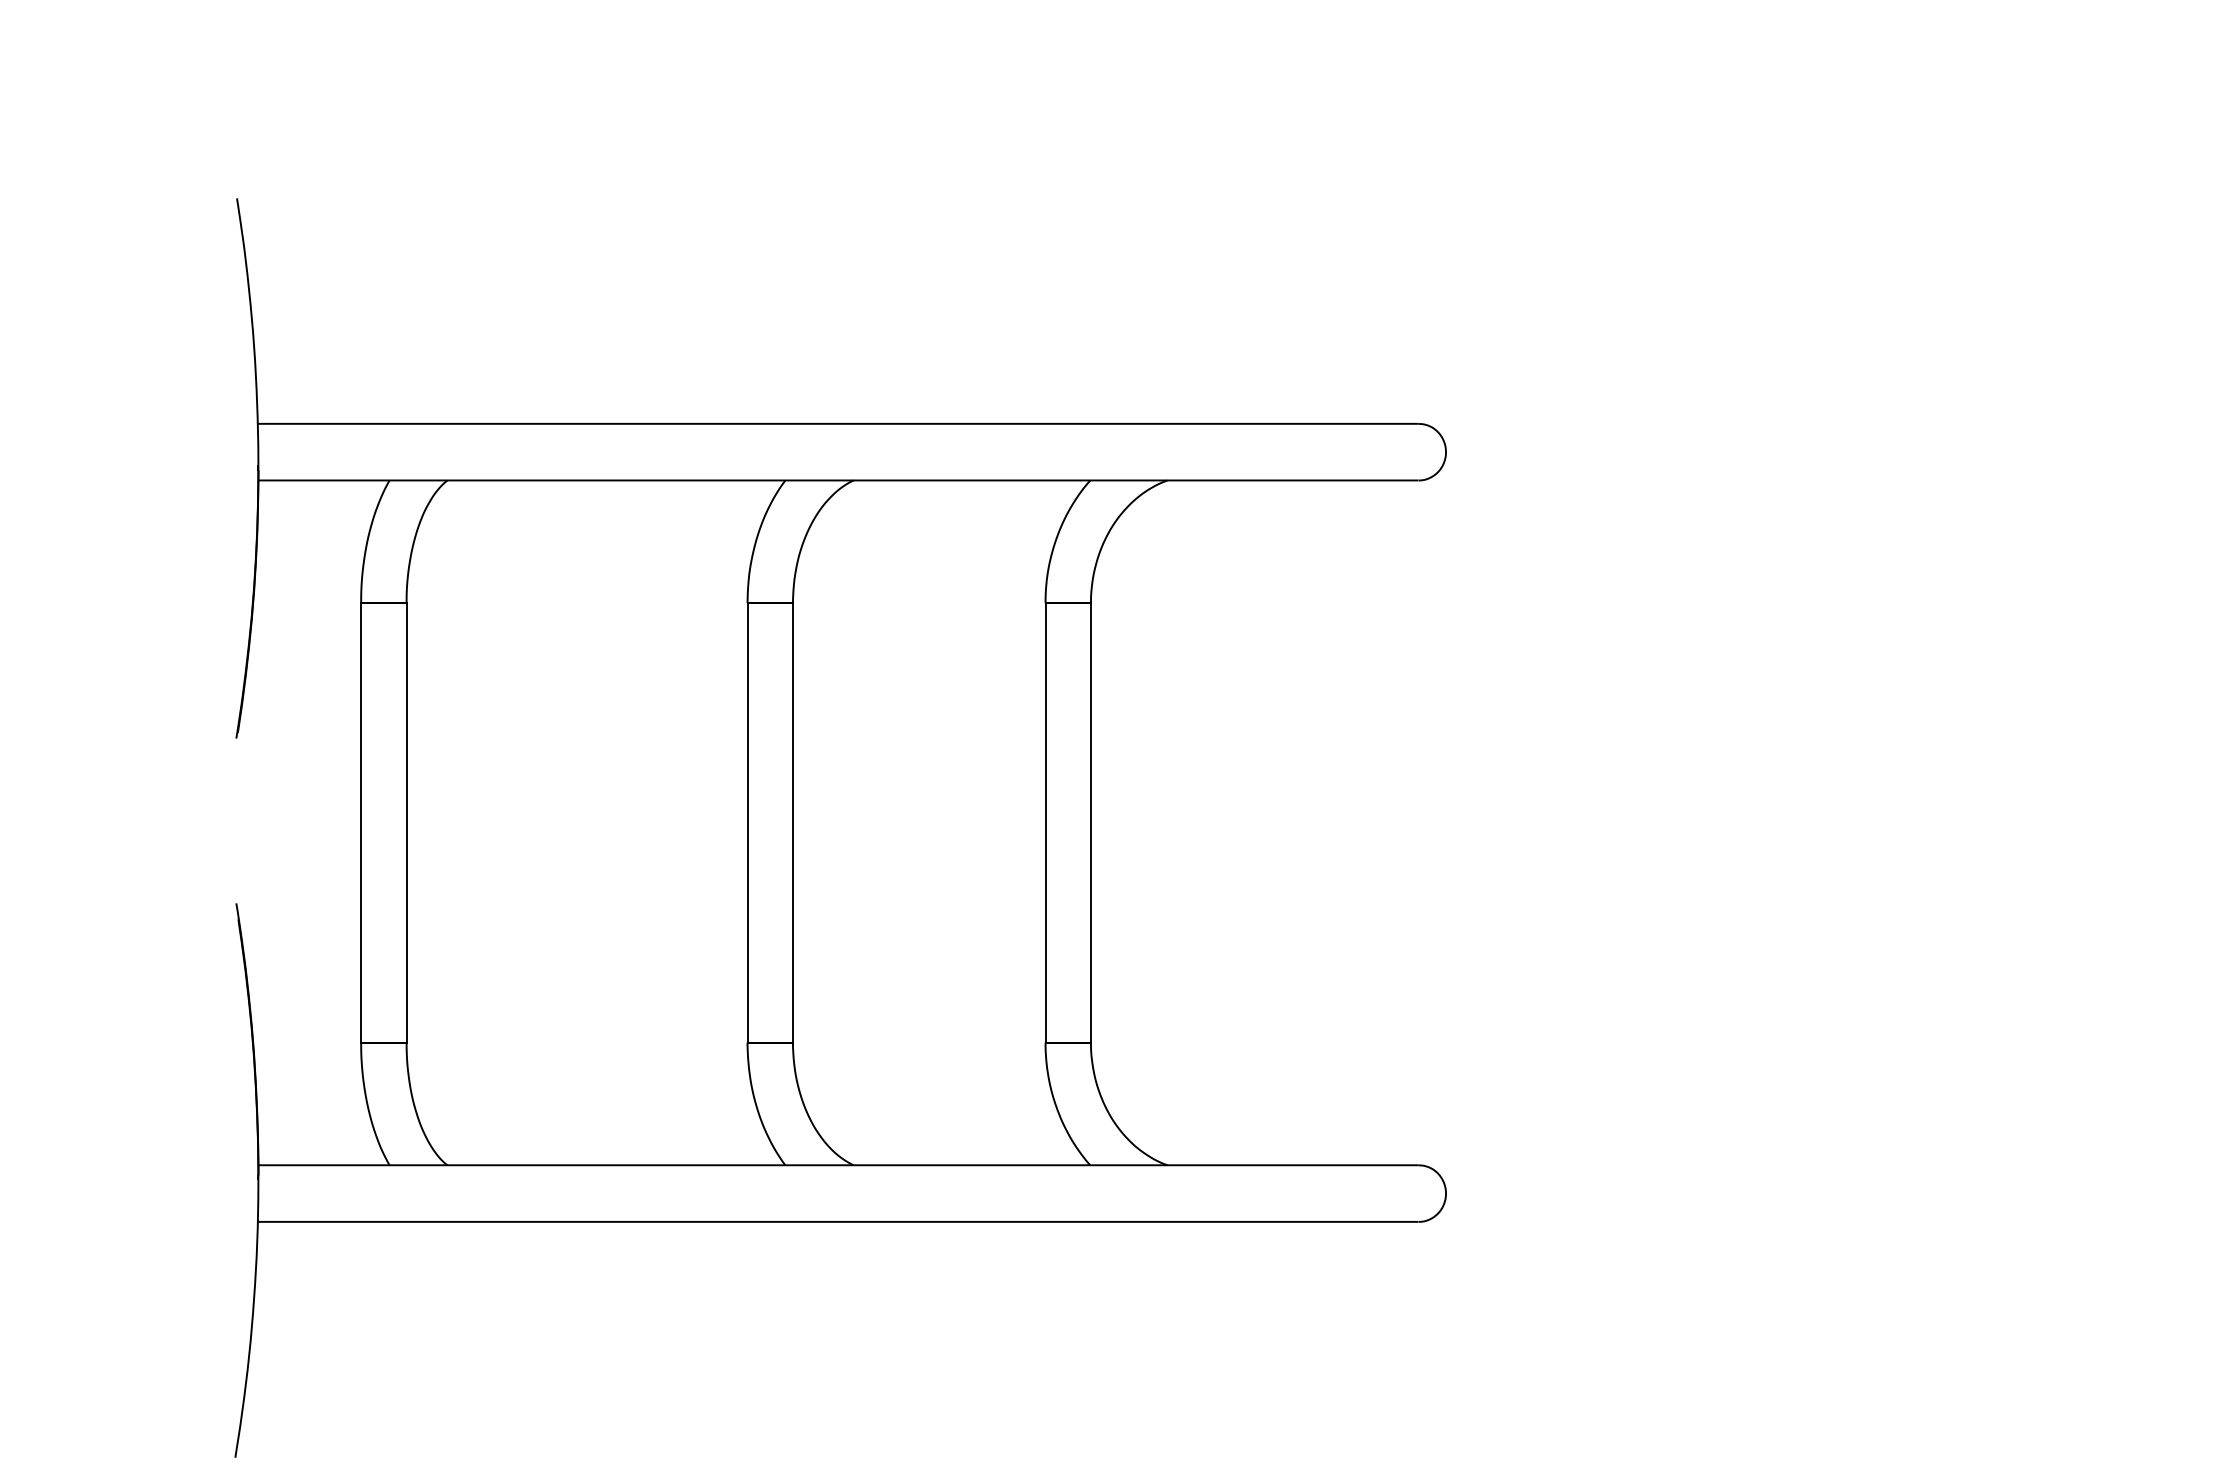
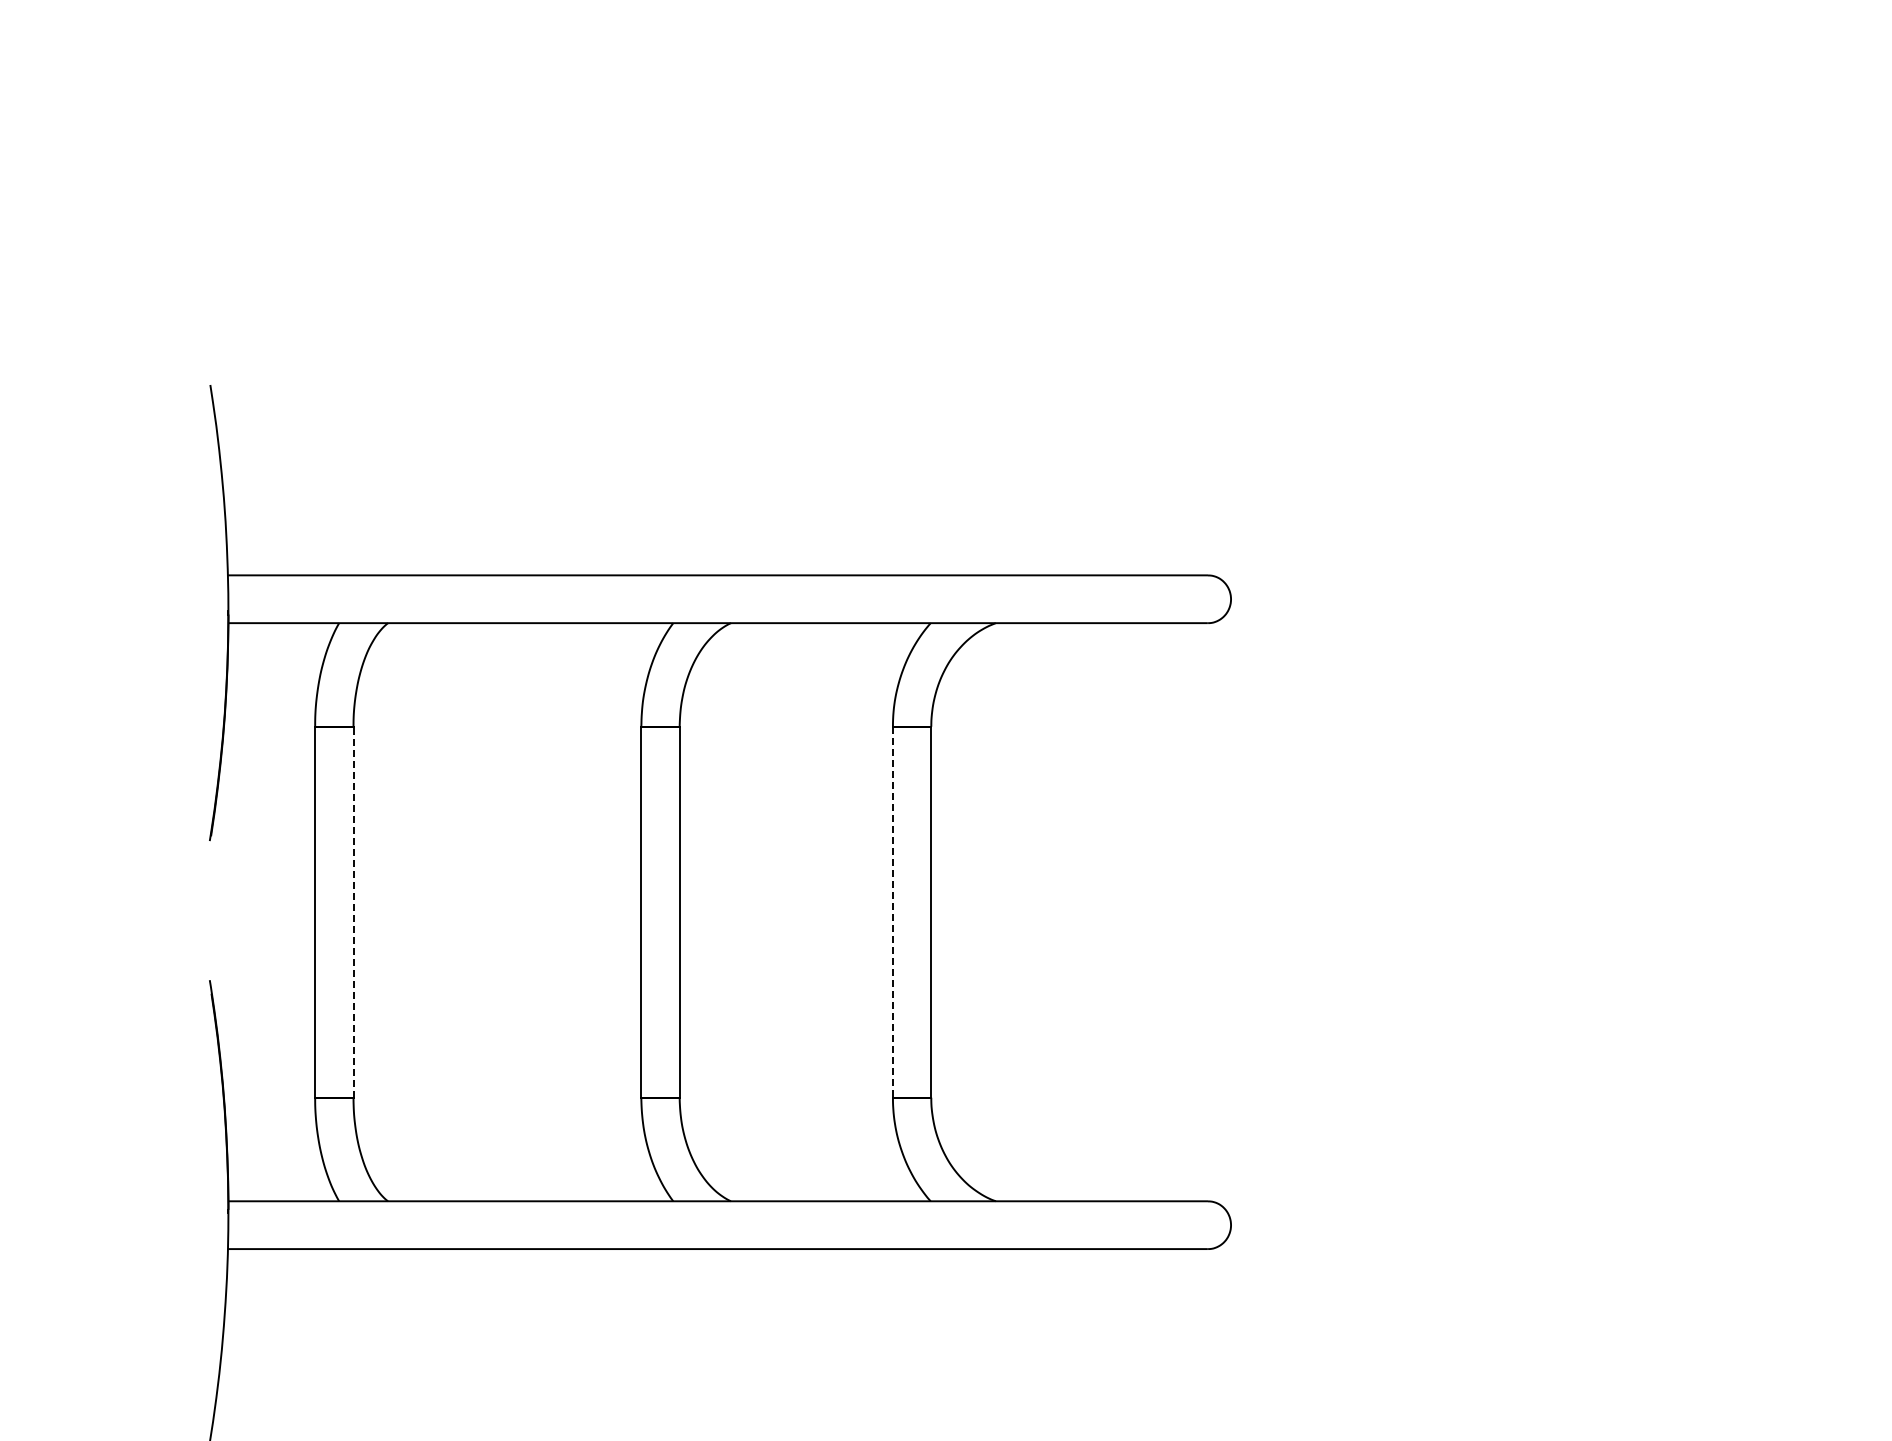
line: (406, 823) -> (353, 912), solid -> dashed
line: (1045, 823) -> (892, 912), solid -> dashed

